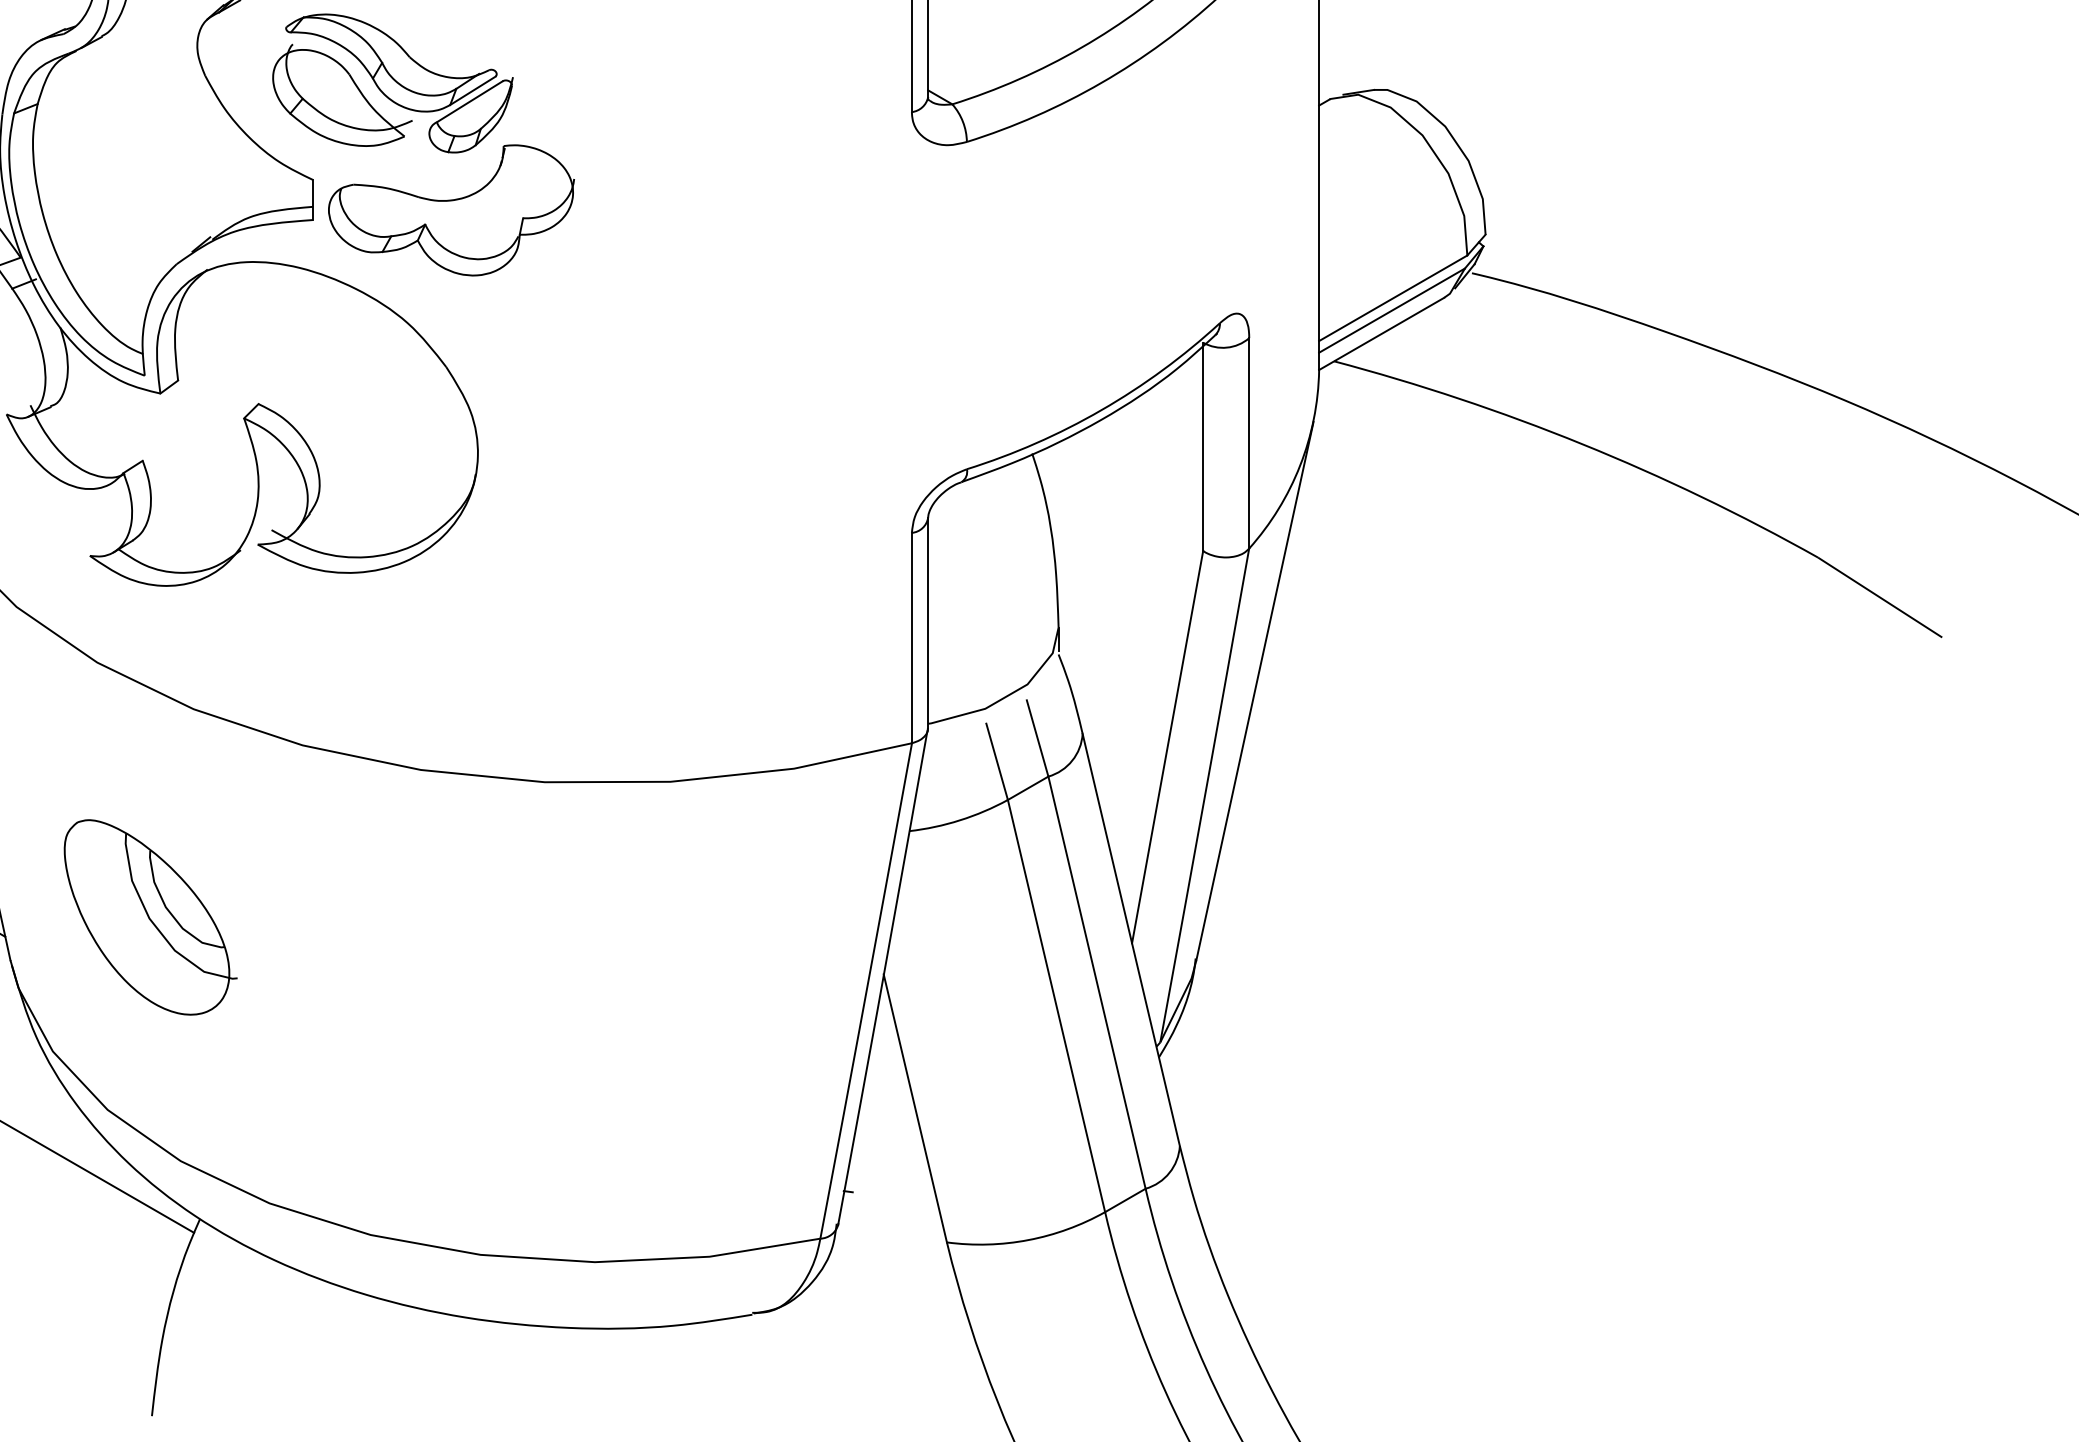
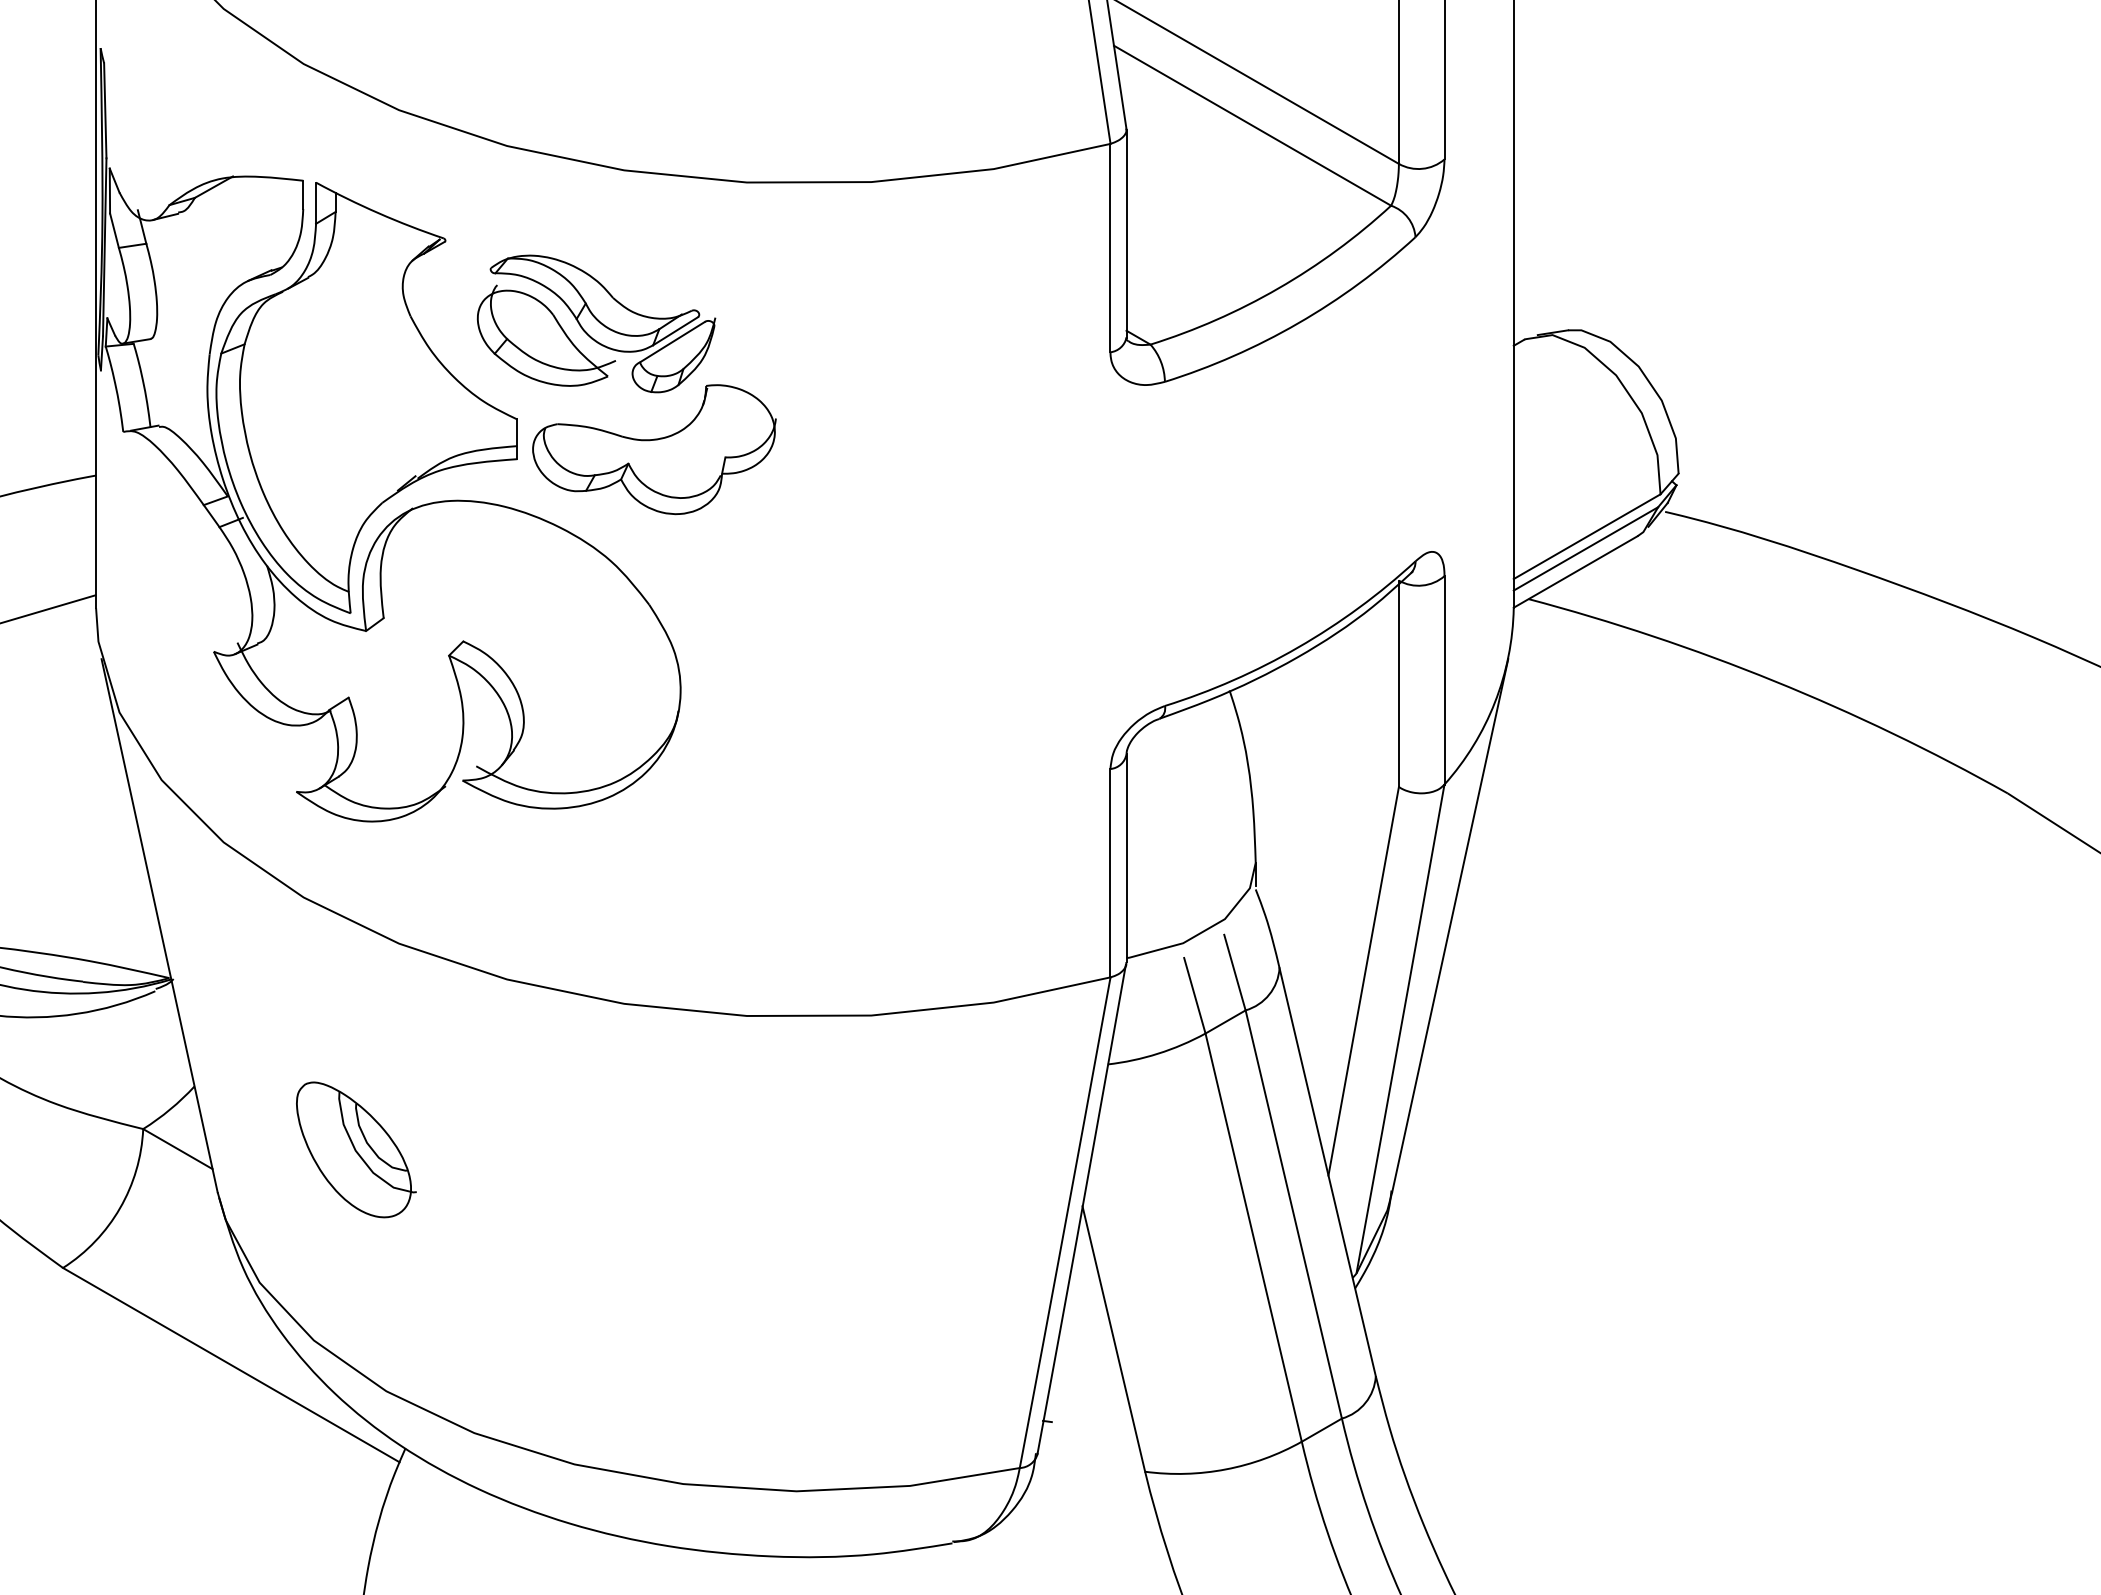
part: (150, 917) -> (356, 1149), size x0.7

